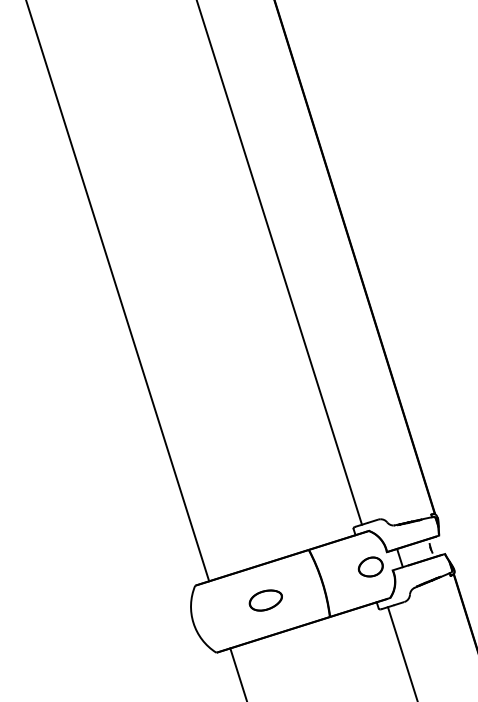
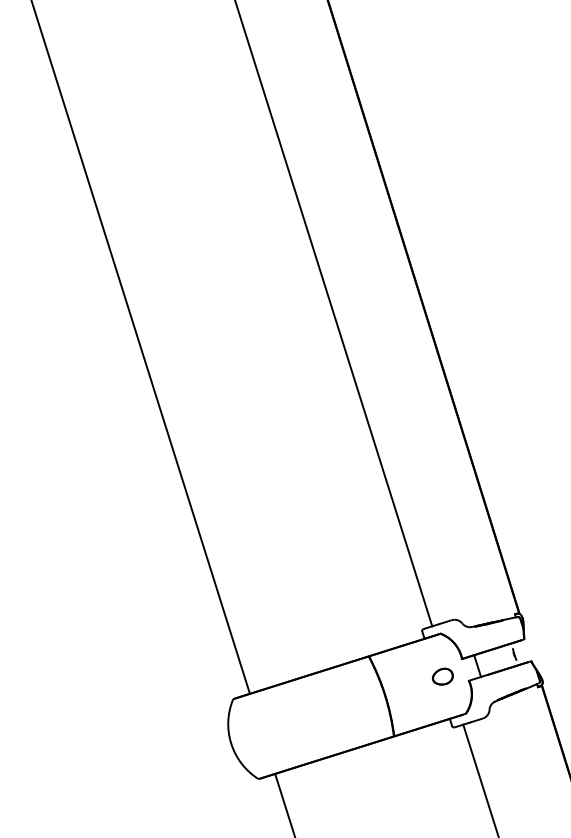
part: (370, 566) -> (442, 676), size x0.7
part: (265, 600) -> (317, 716), removed

